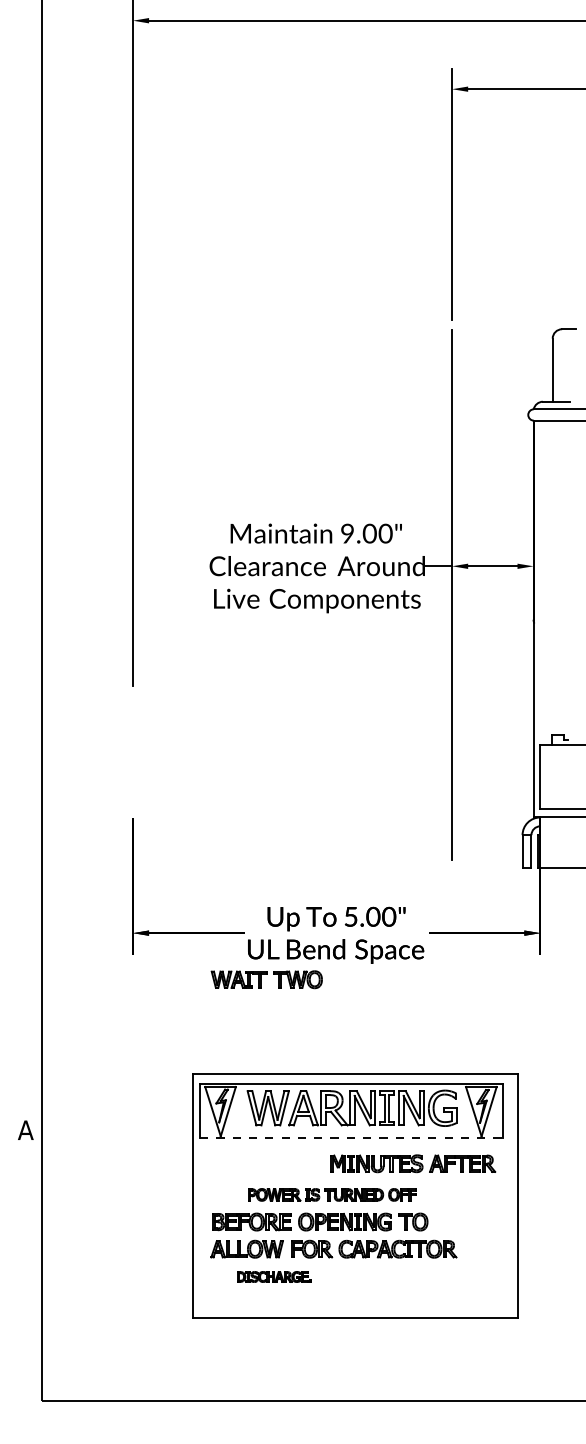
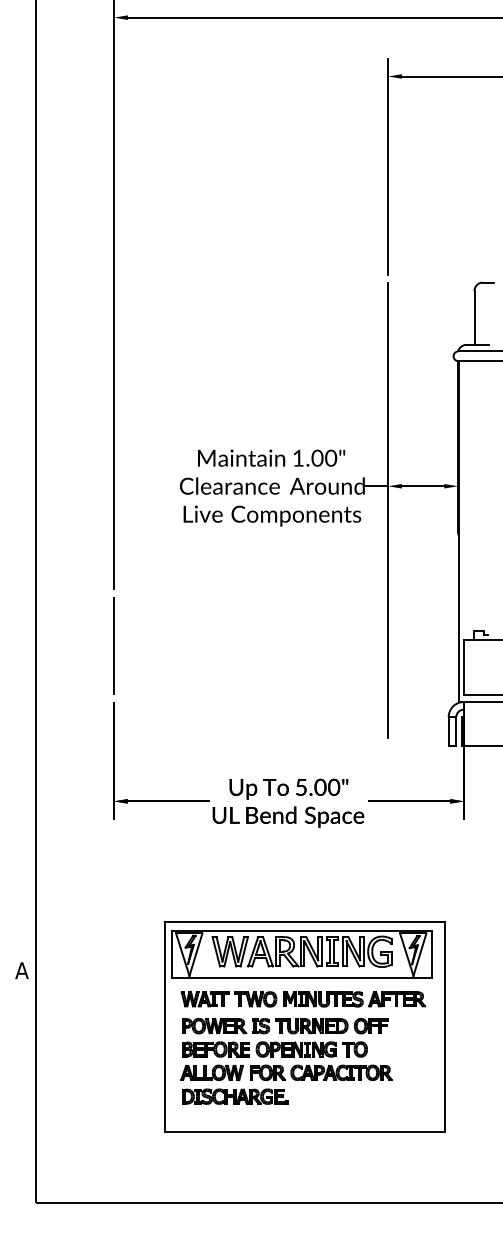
text: (347, 533) -> (298, 458), 9.00" -> 1.00"
line: (133, 752) -> (114, 646), added
part: (266, 979) -> (228, 999), moved
line: (351, 1138) -> (301, 977), dashed -> solid
part: (332, 1194) -> (285, 1025), size x1.43
part: (274, 1276) -> (235, 1096), size x1.67

